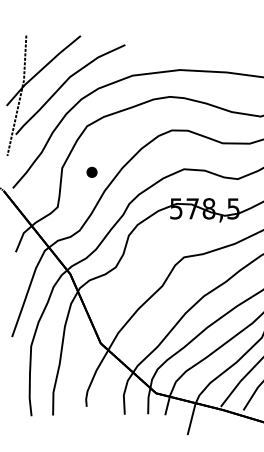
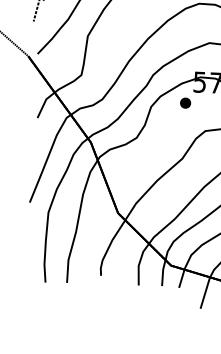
part: (91, 171) -> (185, 102), moved

